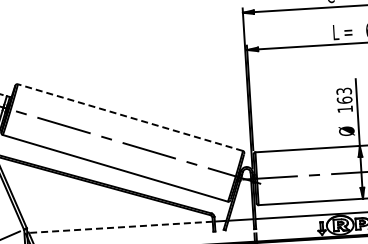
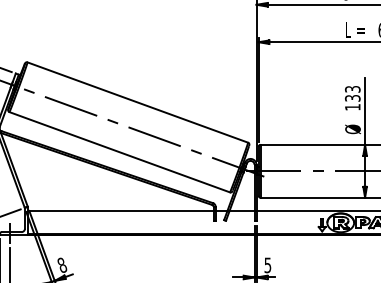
text: (344, 99) -> (352, 97), 163 -> 133
line: (130, 117) -> (137, 102), dashed -> solid
line: (119, 227) -> (120, 211), dashed -> solid

